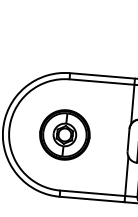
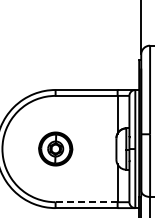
part: (64, 134) -> (55, 148), size x0.7
line: (92, 193) -> (86, 202), solid -> dashed

